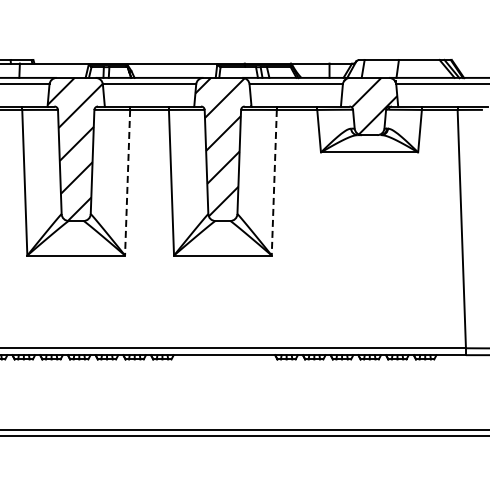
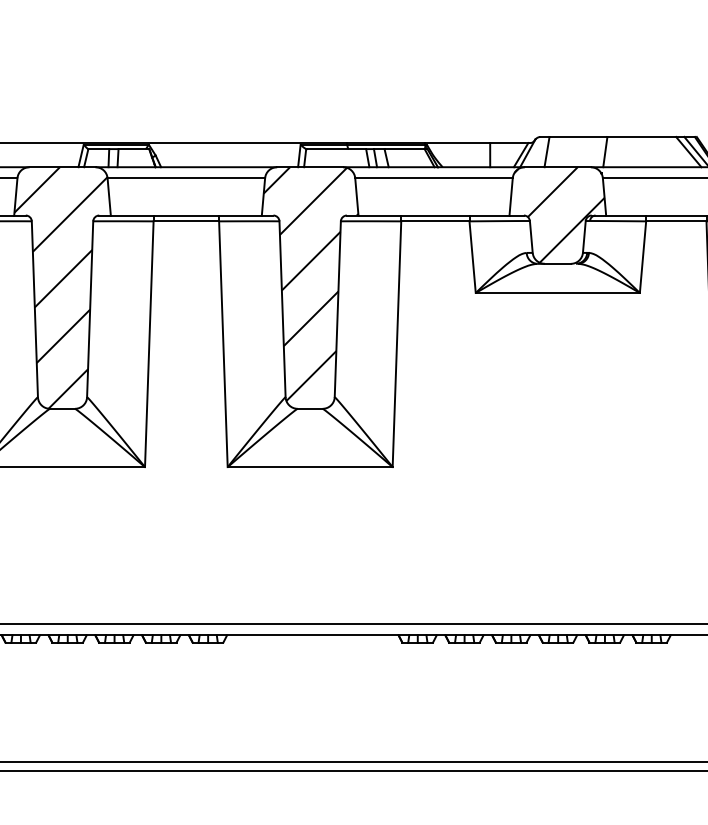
line: (127, 182) -> (149, 343), dashed -> solid
line: (274, 182) -> (397, 343), dashed -> solid

